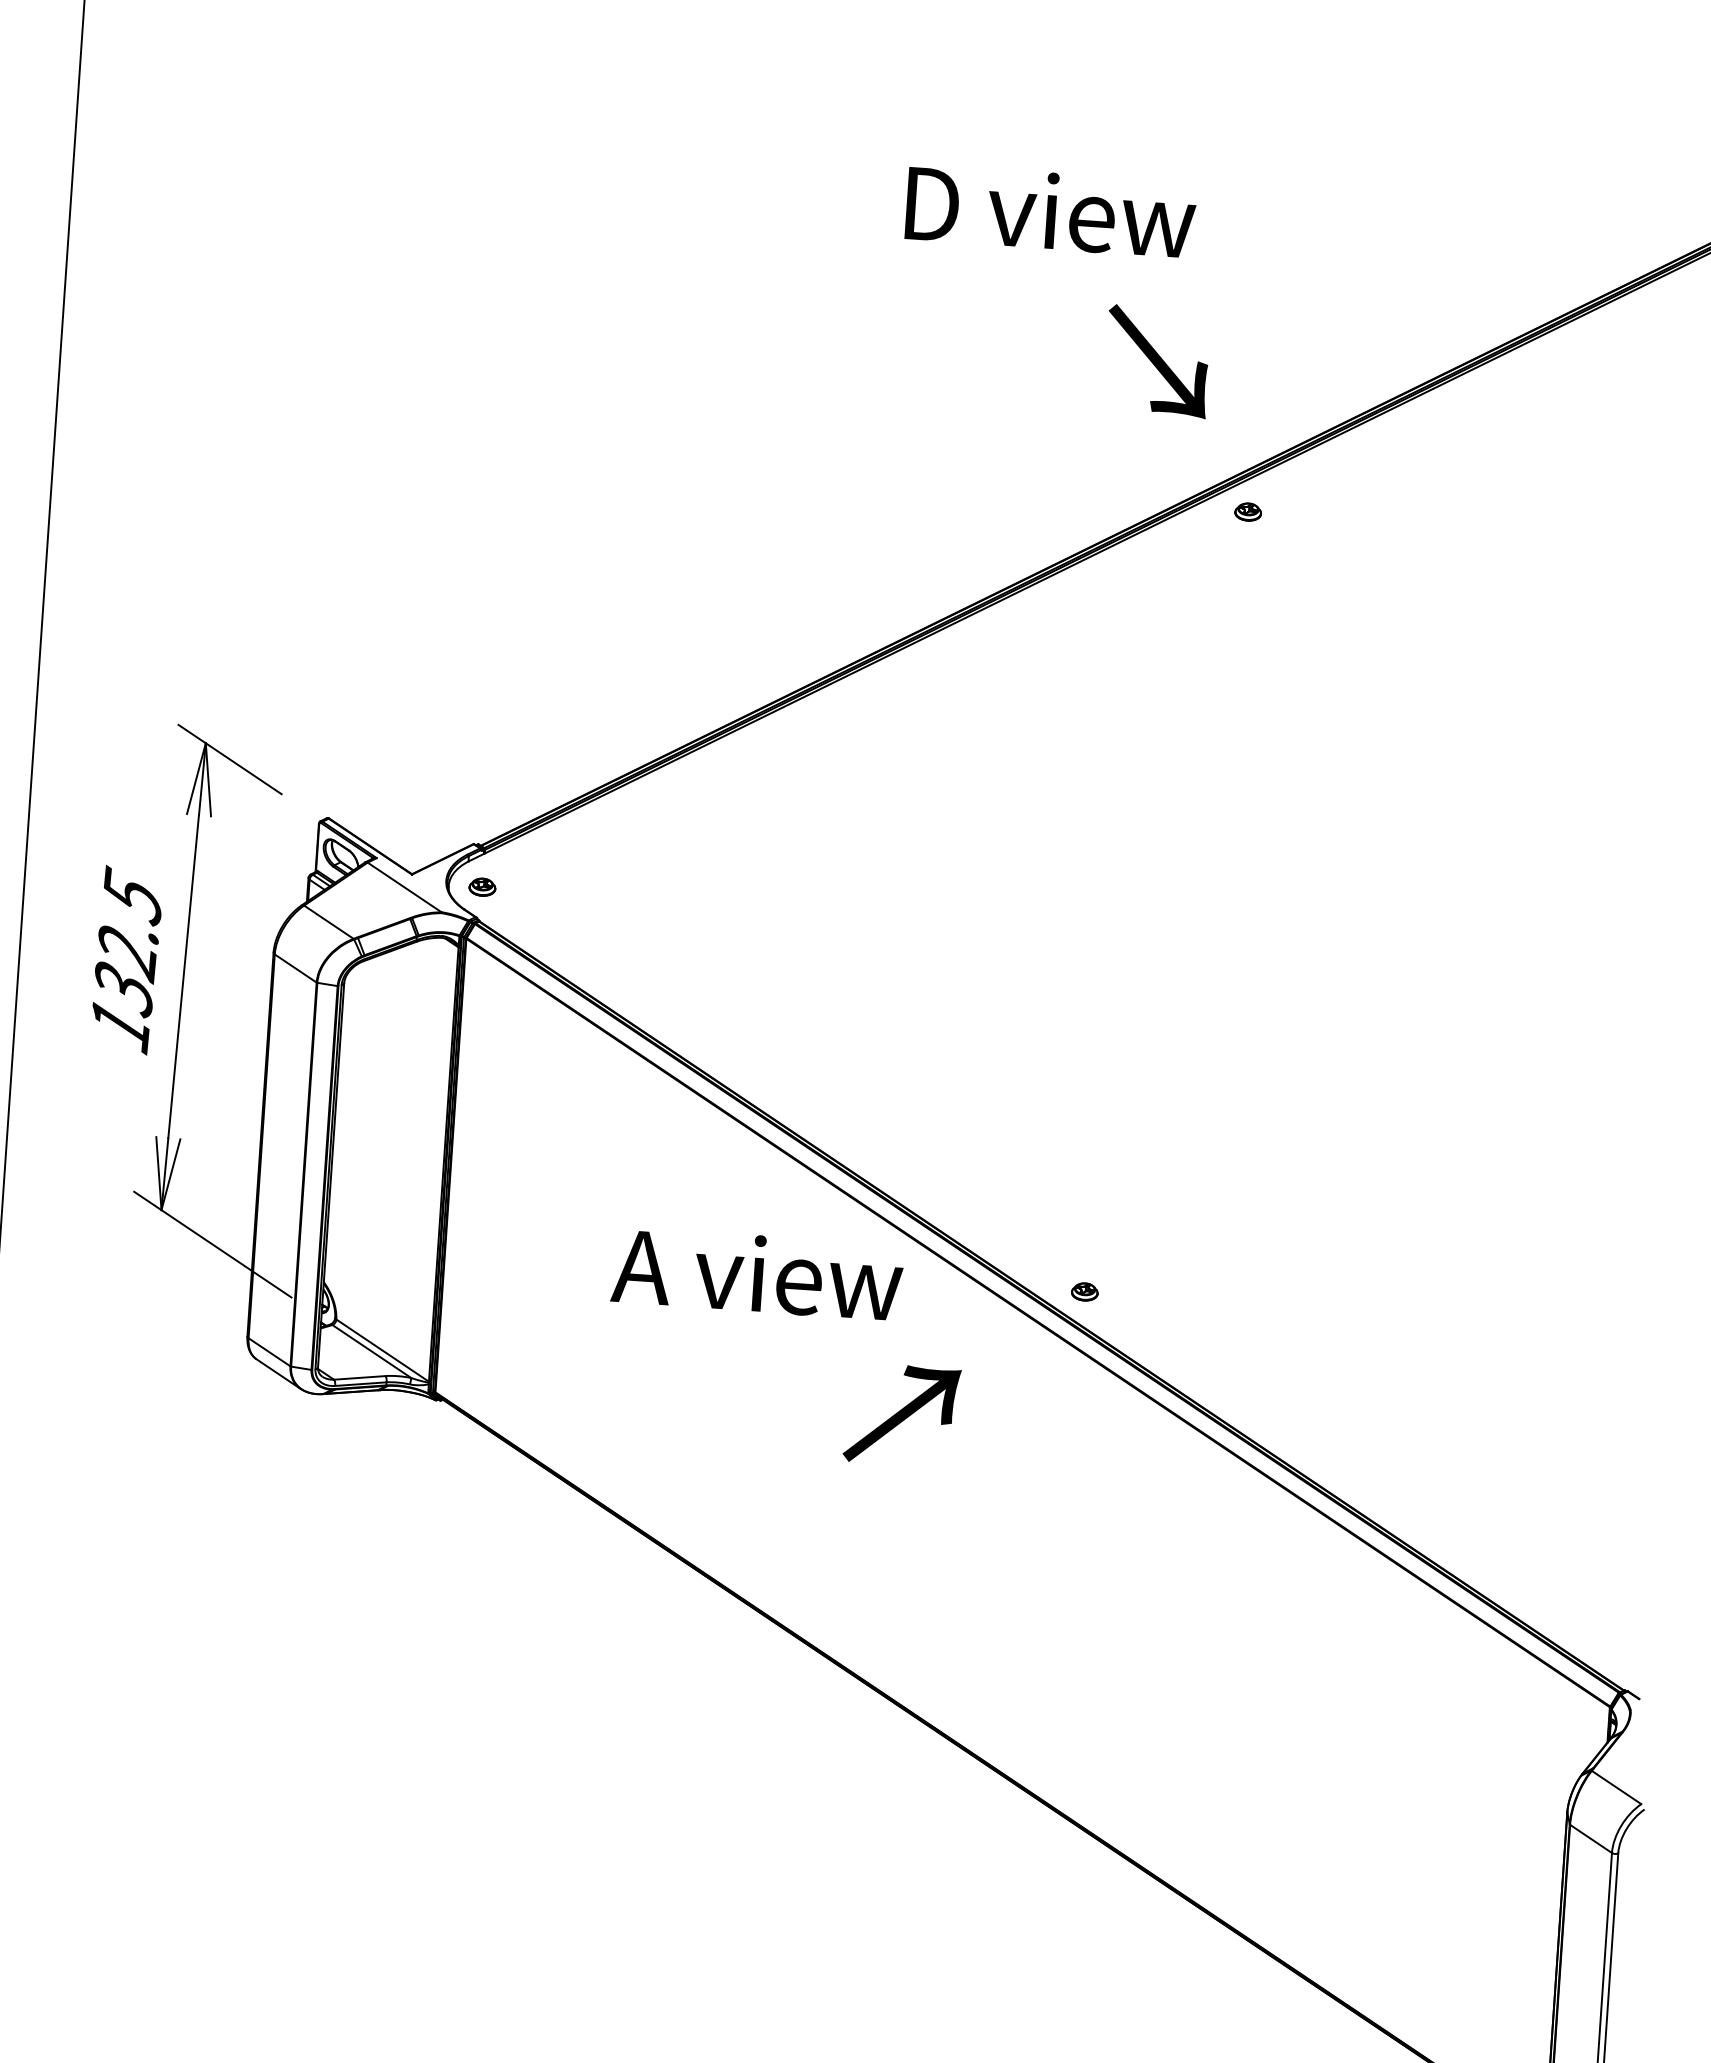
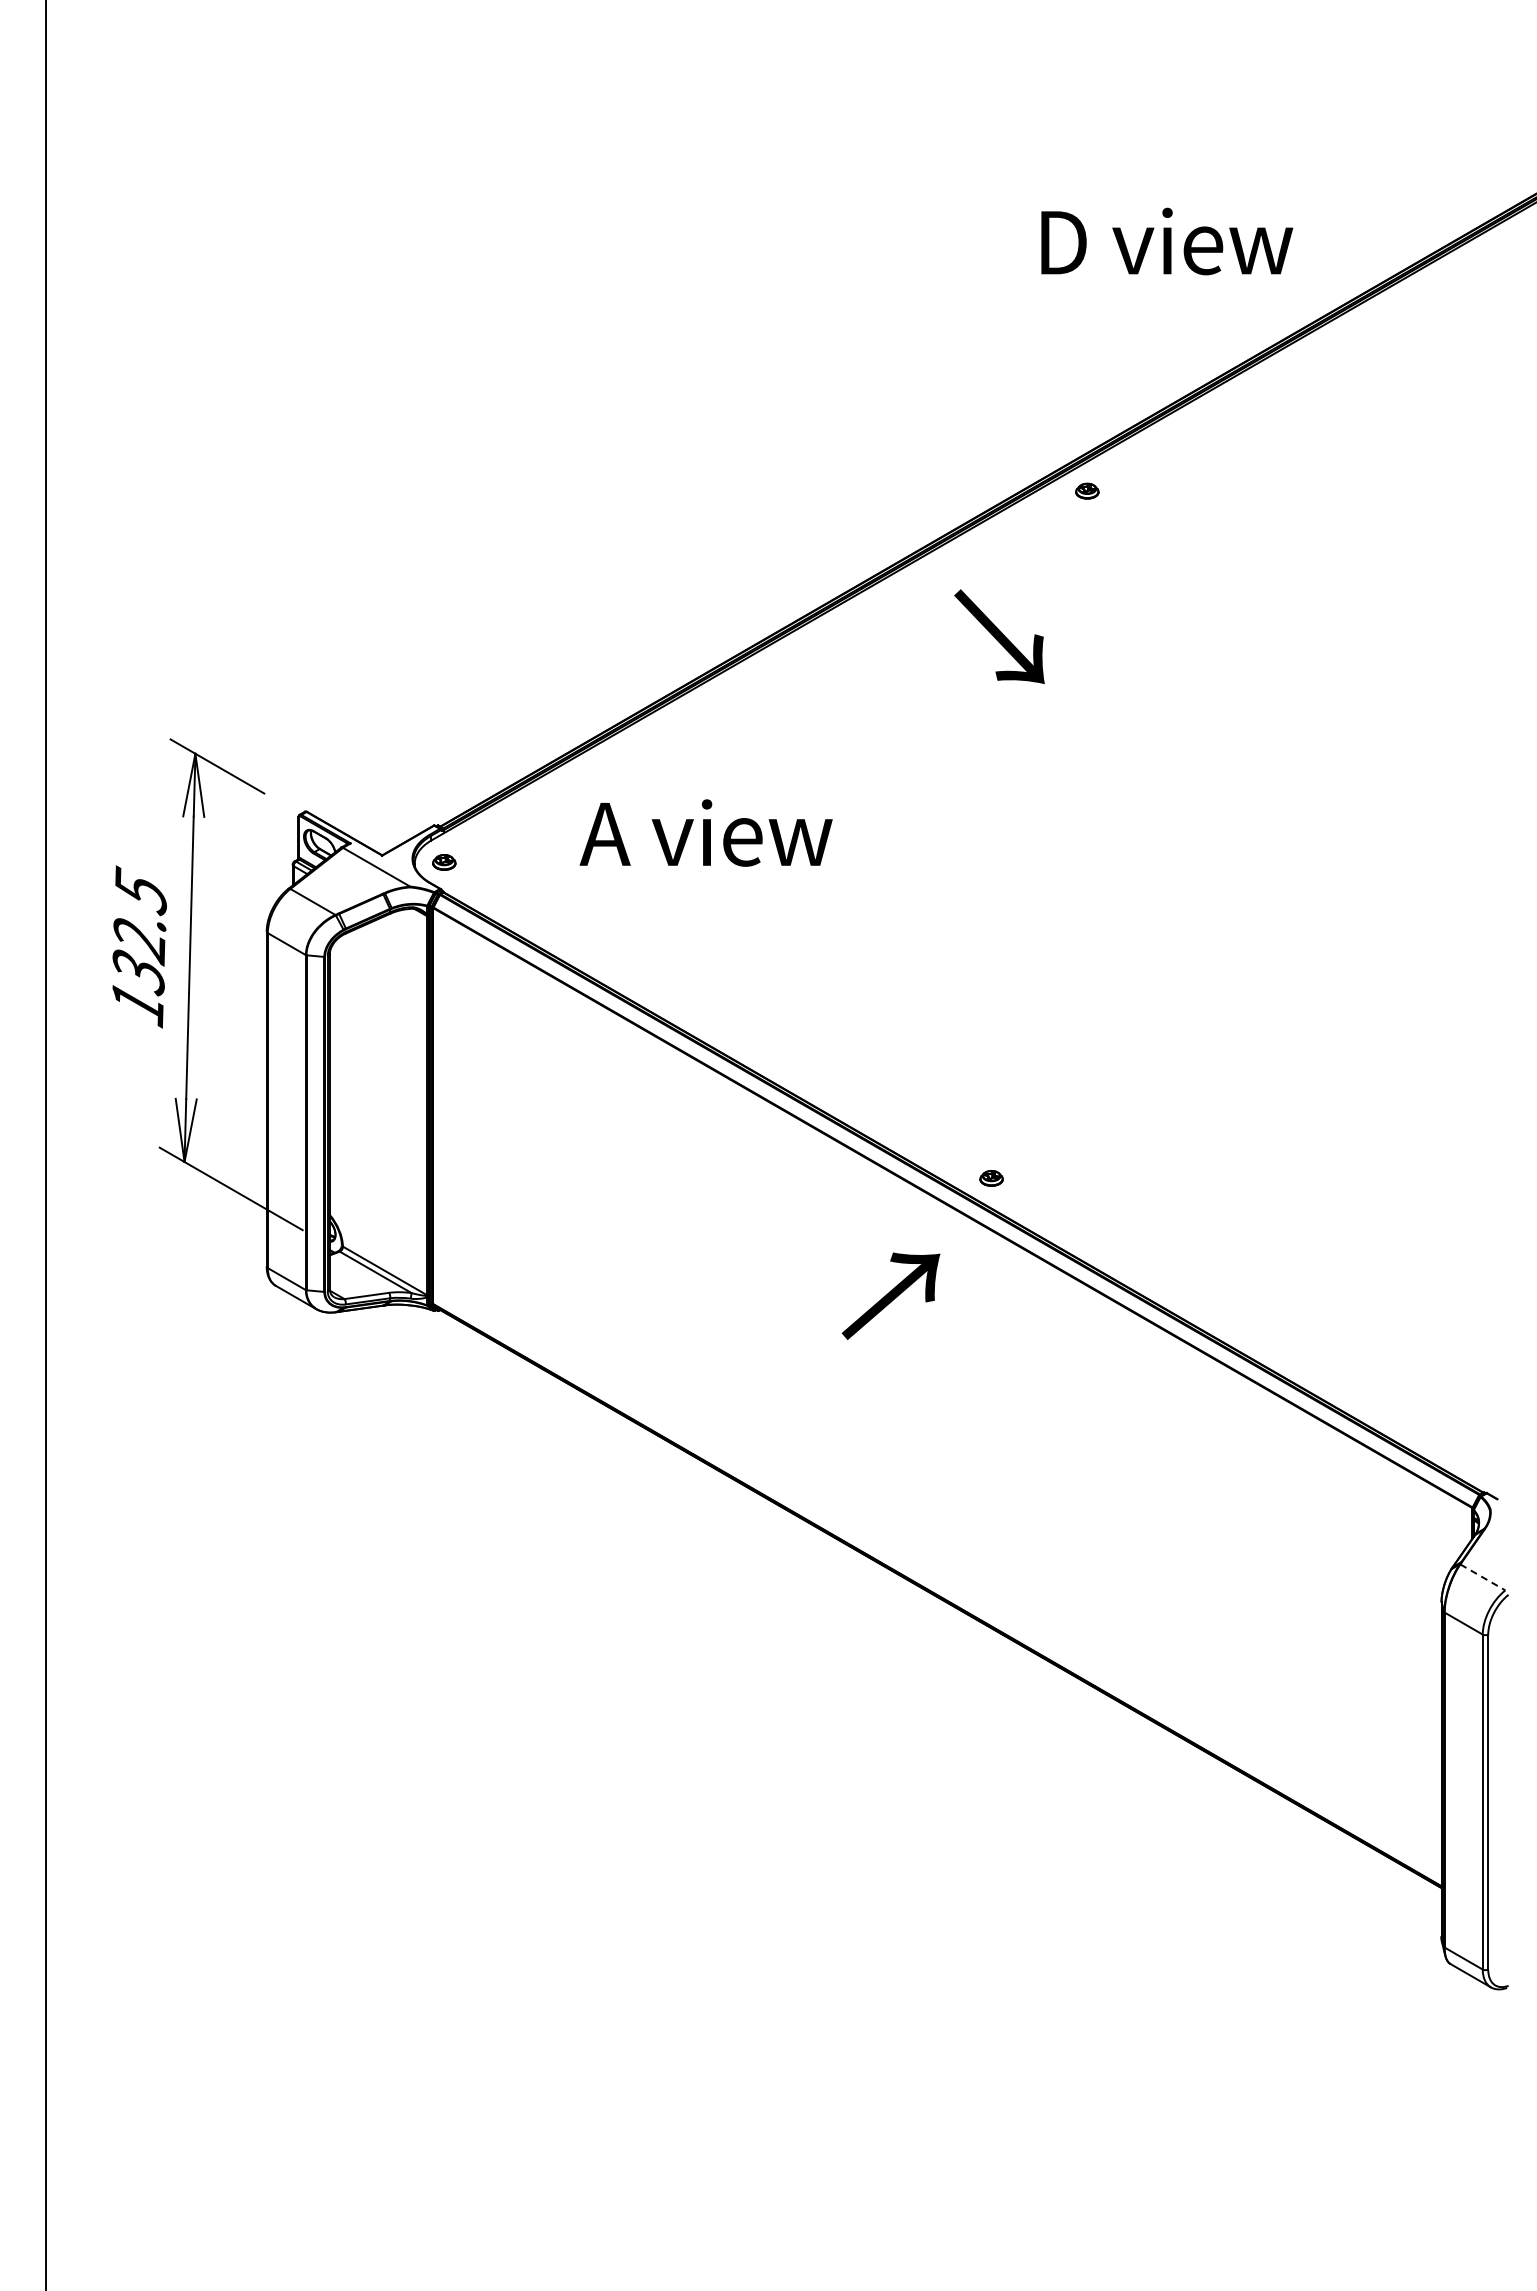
text: (1051, 211) -> (1167, 241), moved
text: (1157, 361) -> (999, 636), moved
text: (756, 1273) -> (705, 832), moved
text: (901, 1414) -> (890, 1295), moved
line: (1616, 1787) -> (1482, 1577), solid -> dashed

